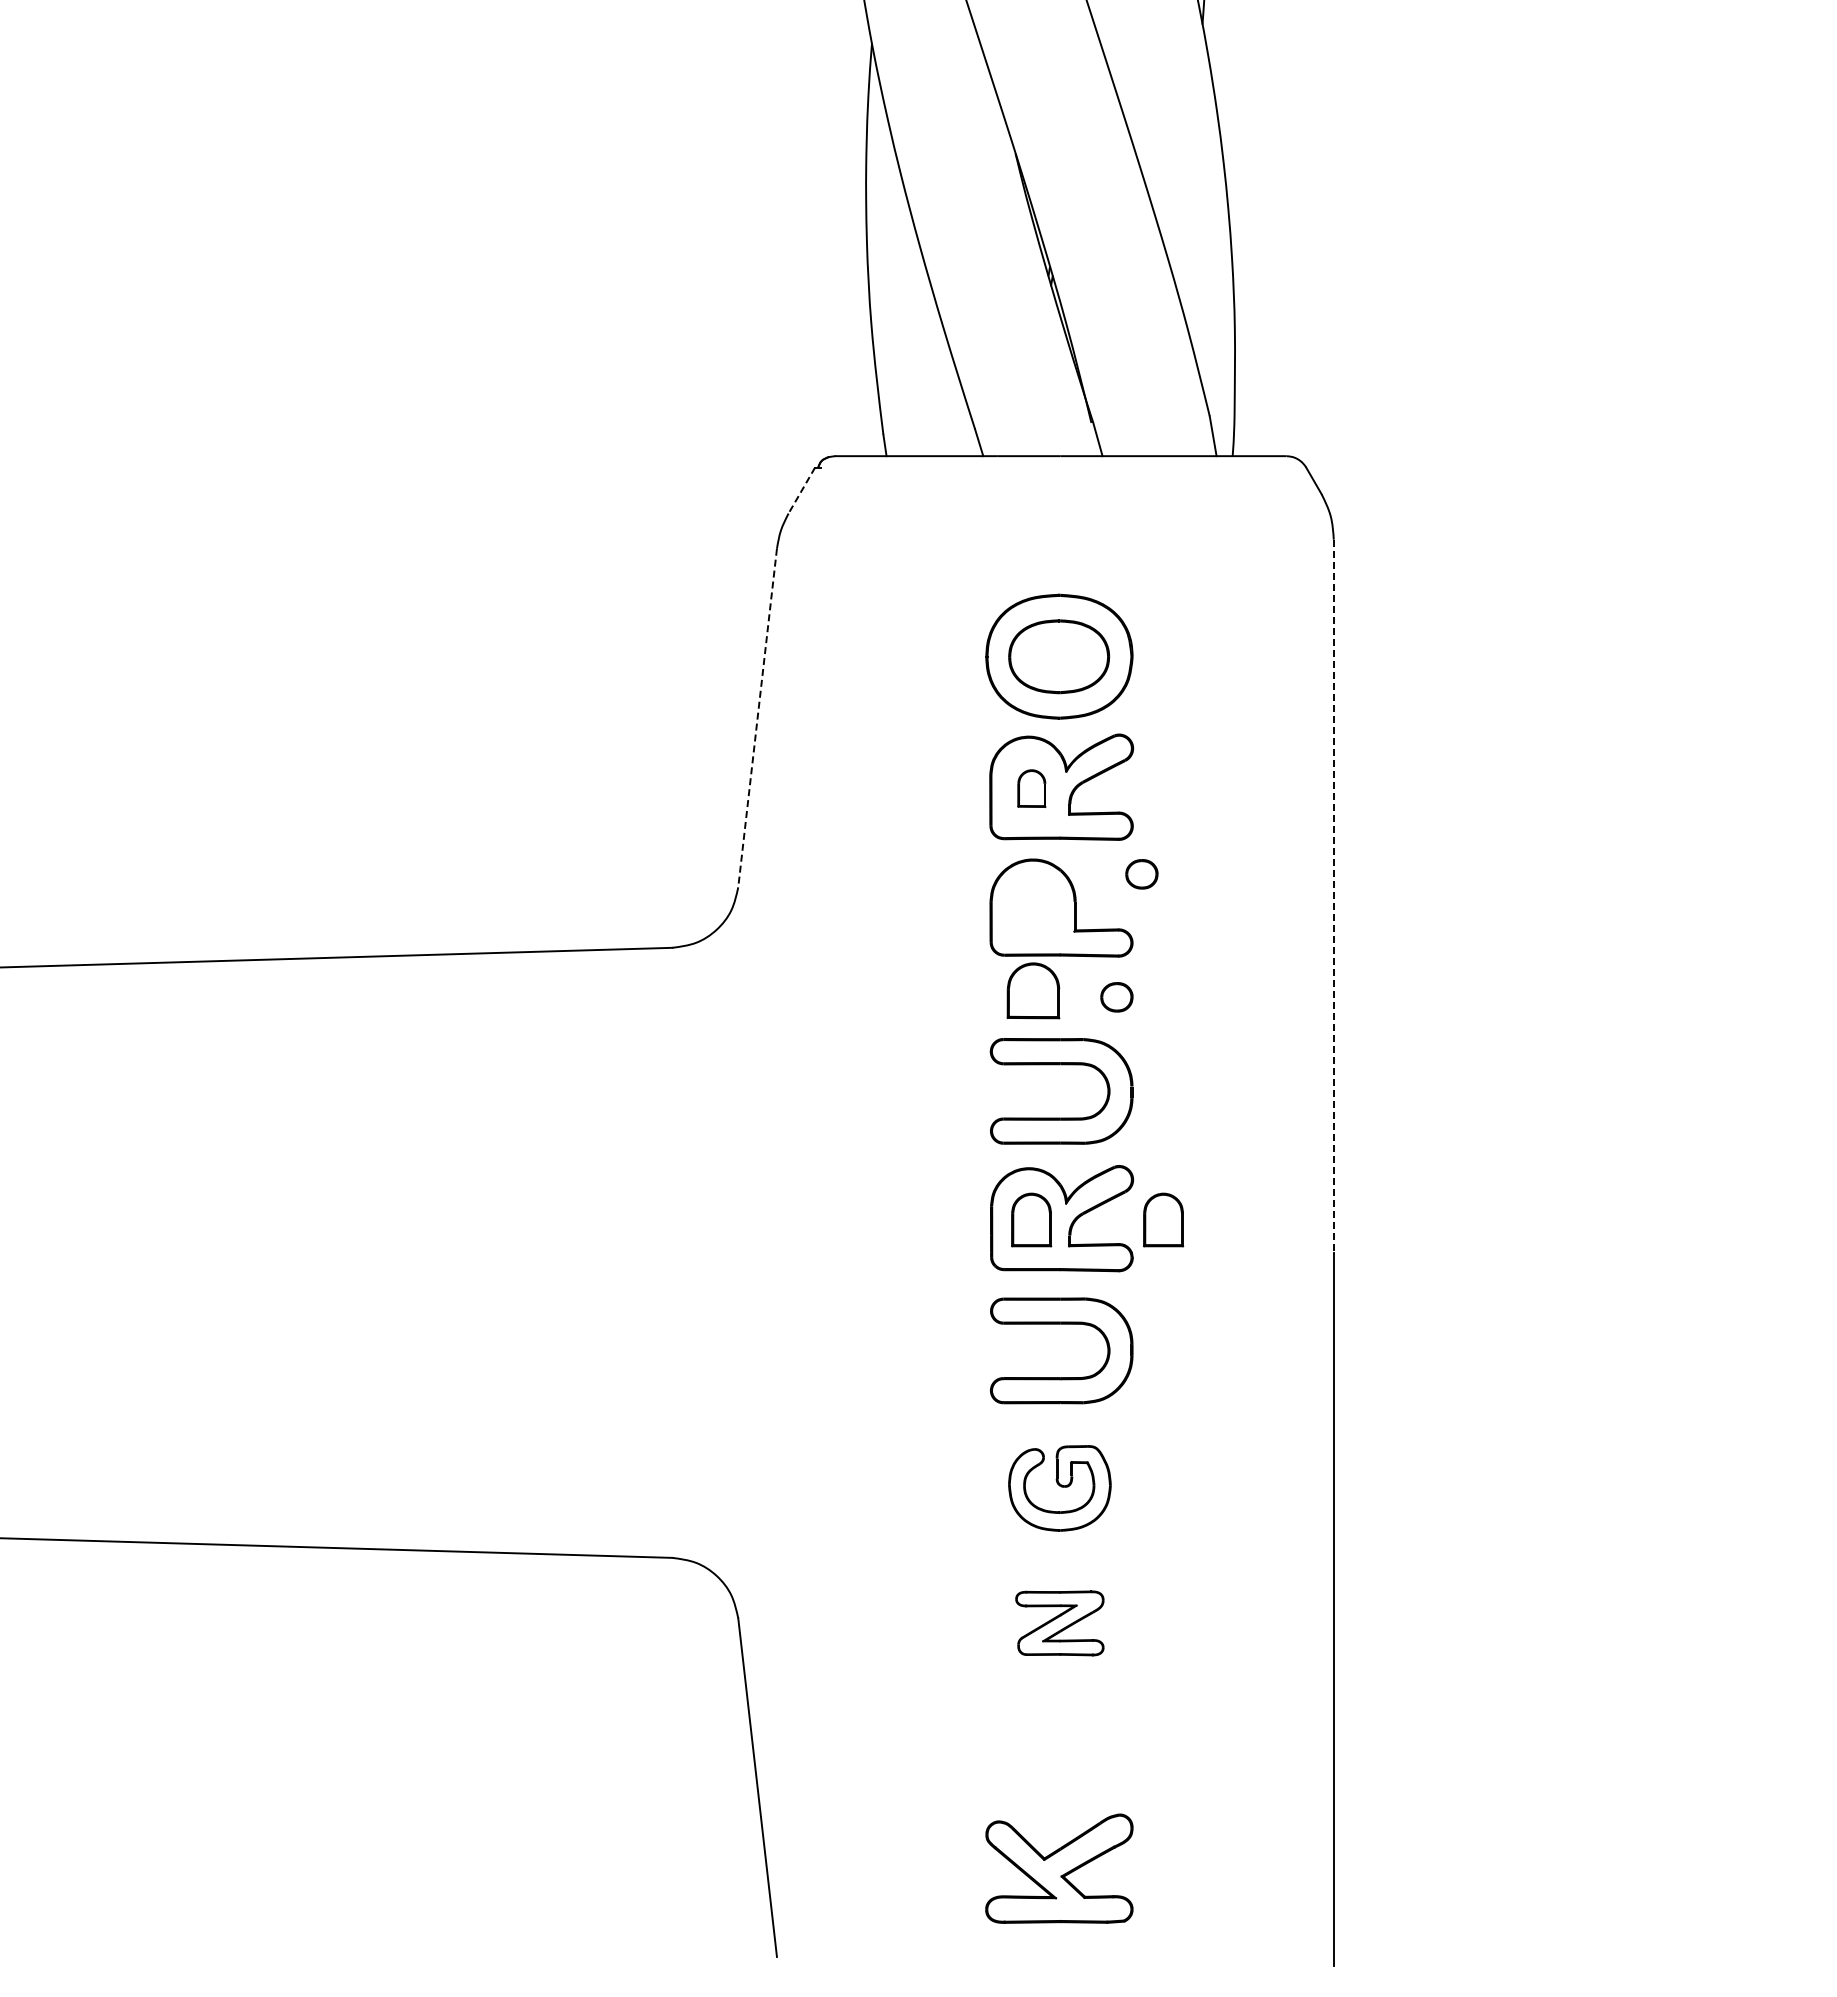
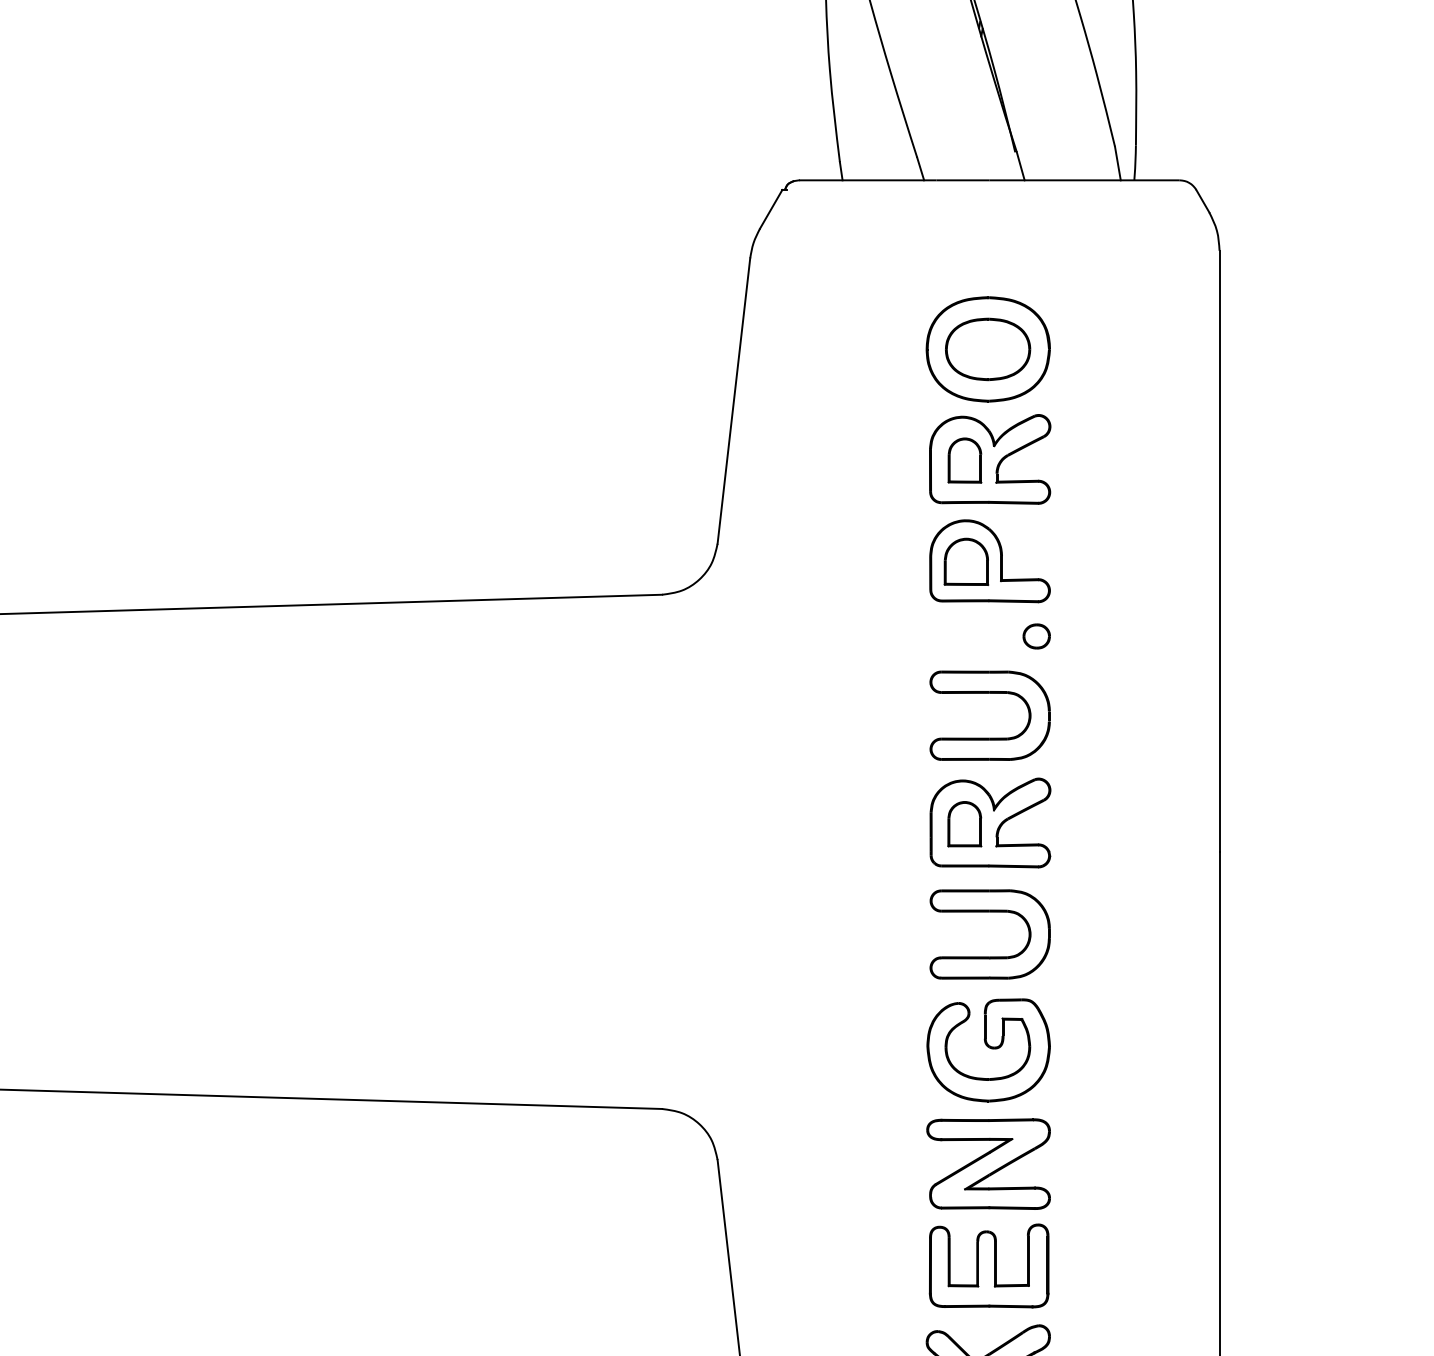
line: (801, 490) -> (770, 209), dashed -> solid
line: (757, 718) -> (733, 401), dashed -> solid
part: (1031, 788) -> (964, 460), size x1.43
part: (1141, 874) -> (1057, 532), removed
line: (1333, 896) -> (1219, 551), dashed -> solid
part: (1033, 990) -> (966, 561), moved
part: (1163, 1219) -> (1076, 823), removed
part: (1059, 1488) -> (988, 1050), size x1.43
part: (1059, 1623) -> (988, 1164), size x1.67
part: (1060, 1744) -> (989, 1266), added

